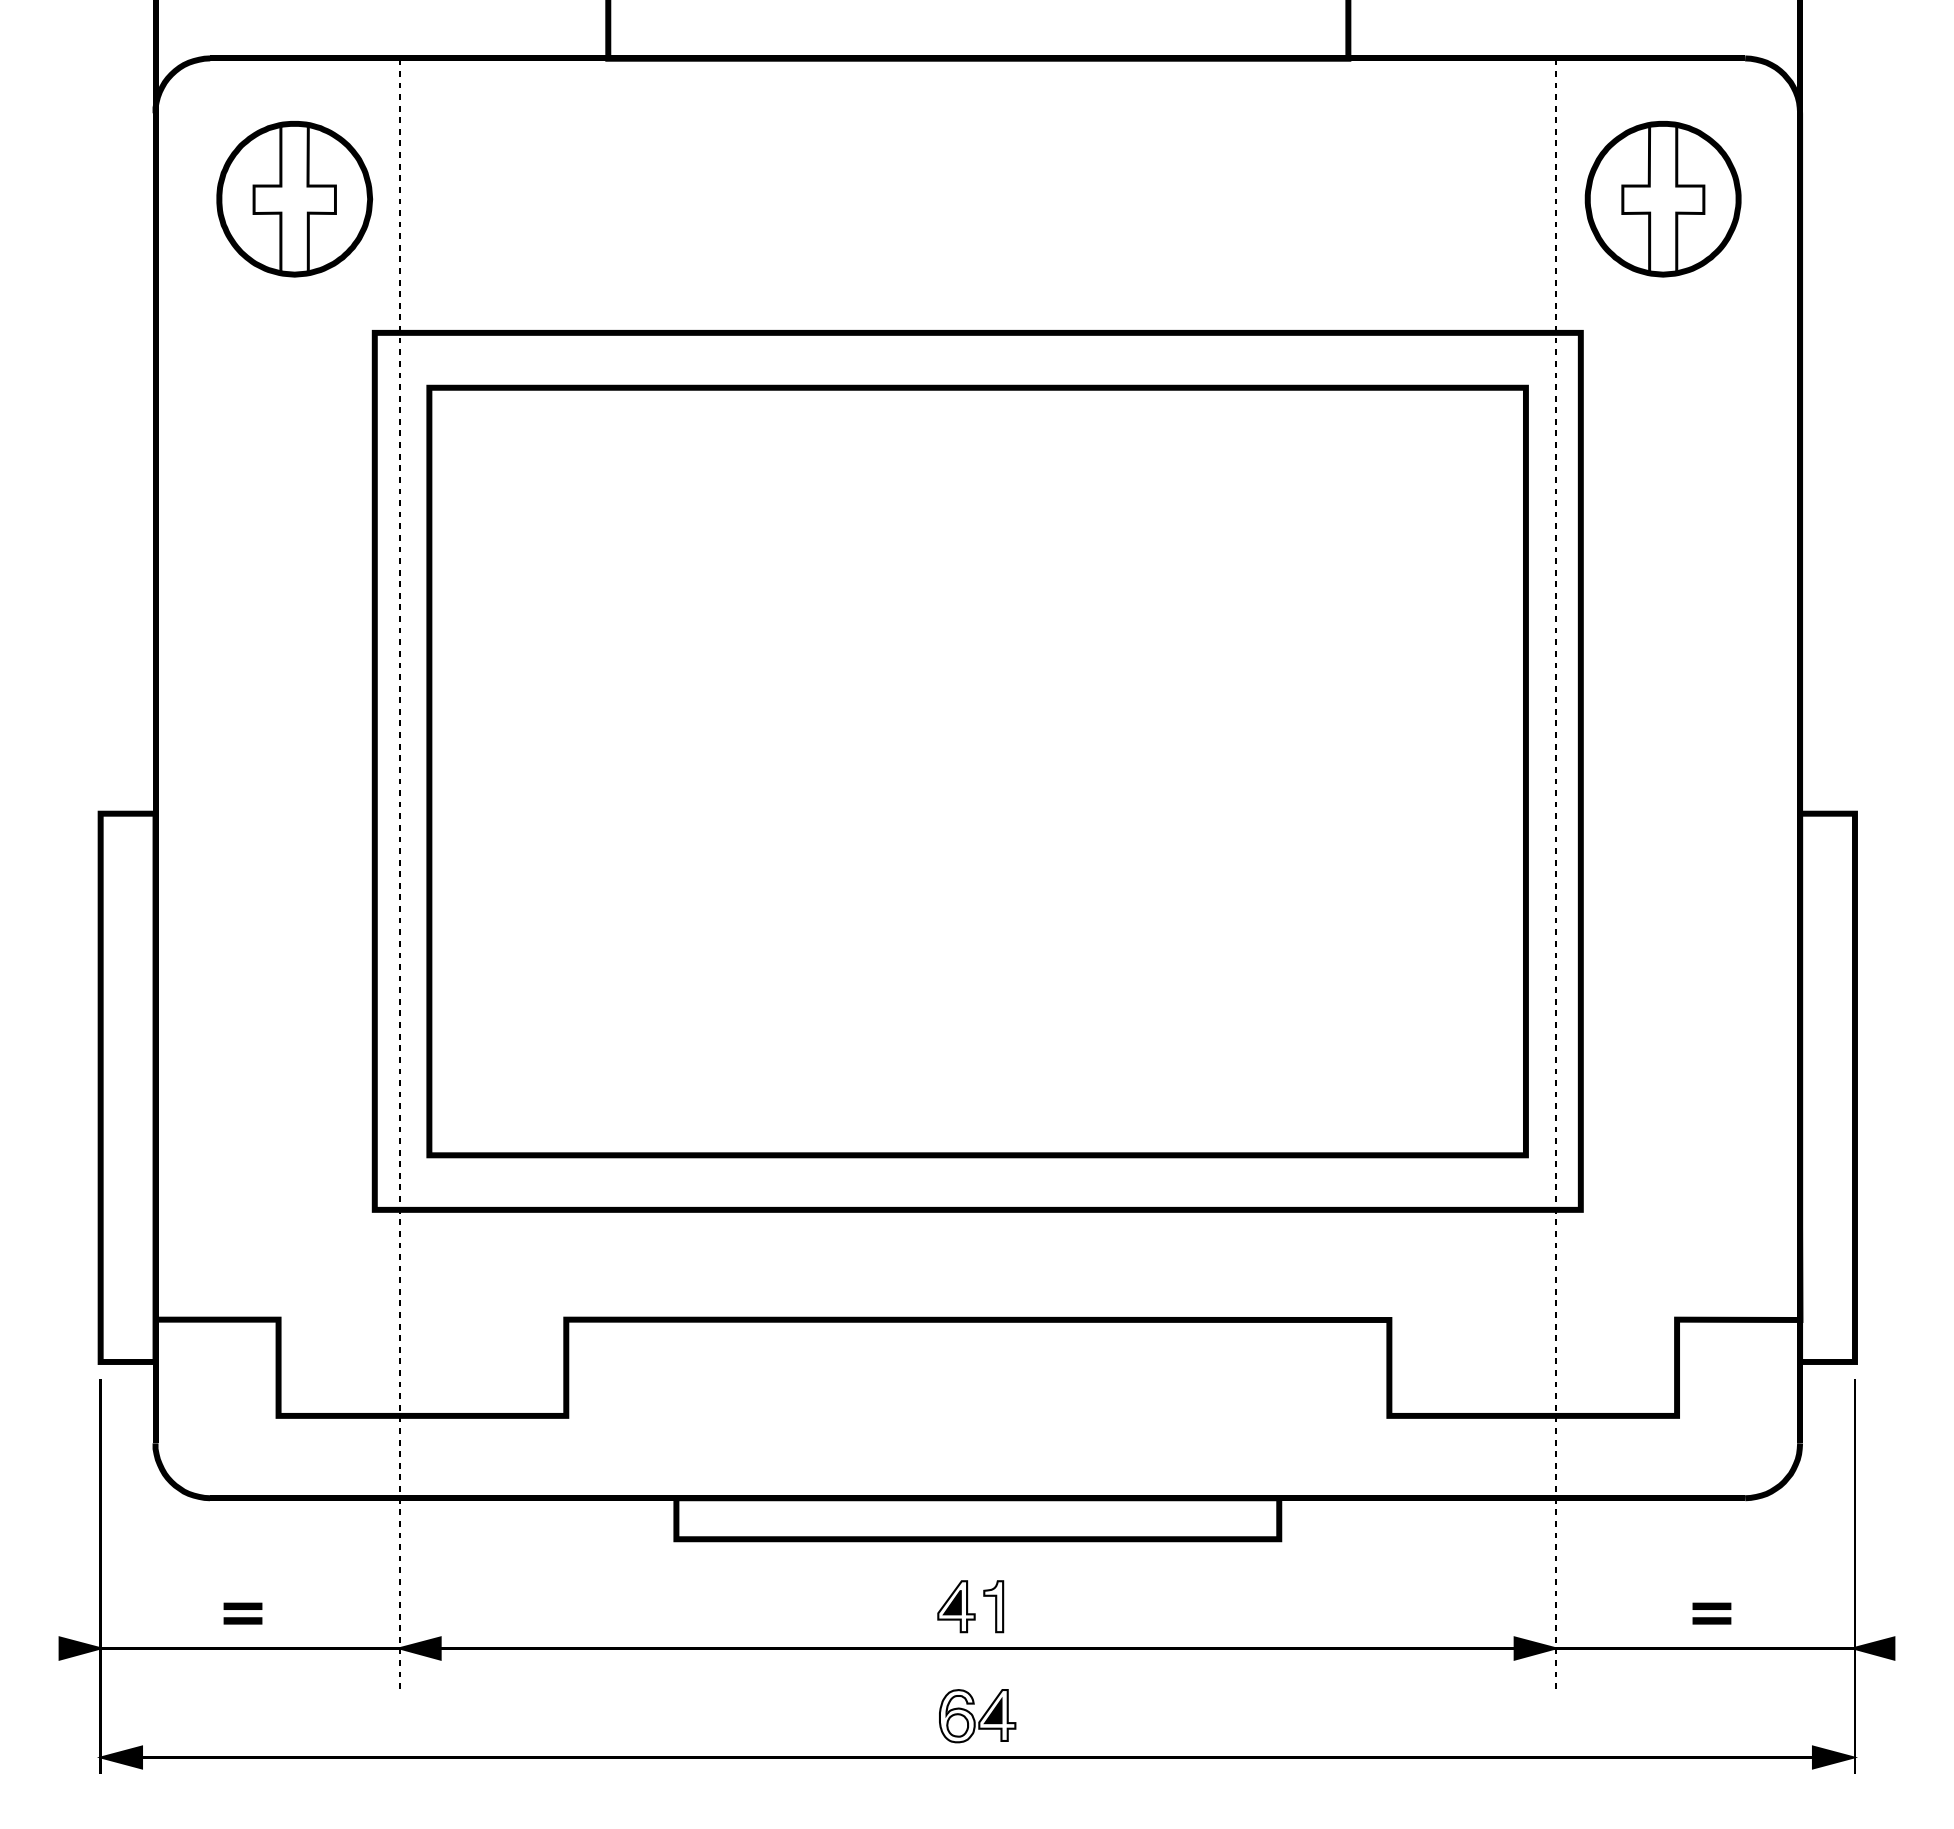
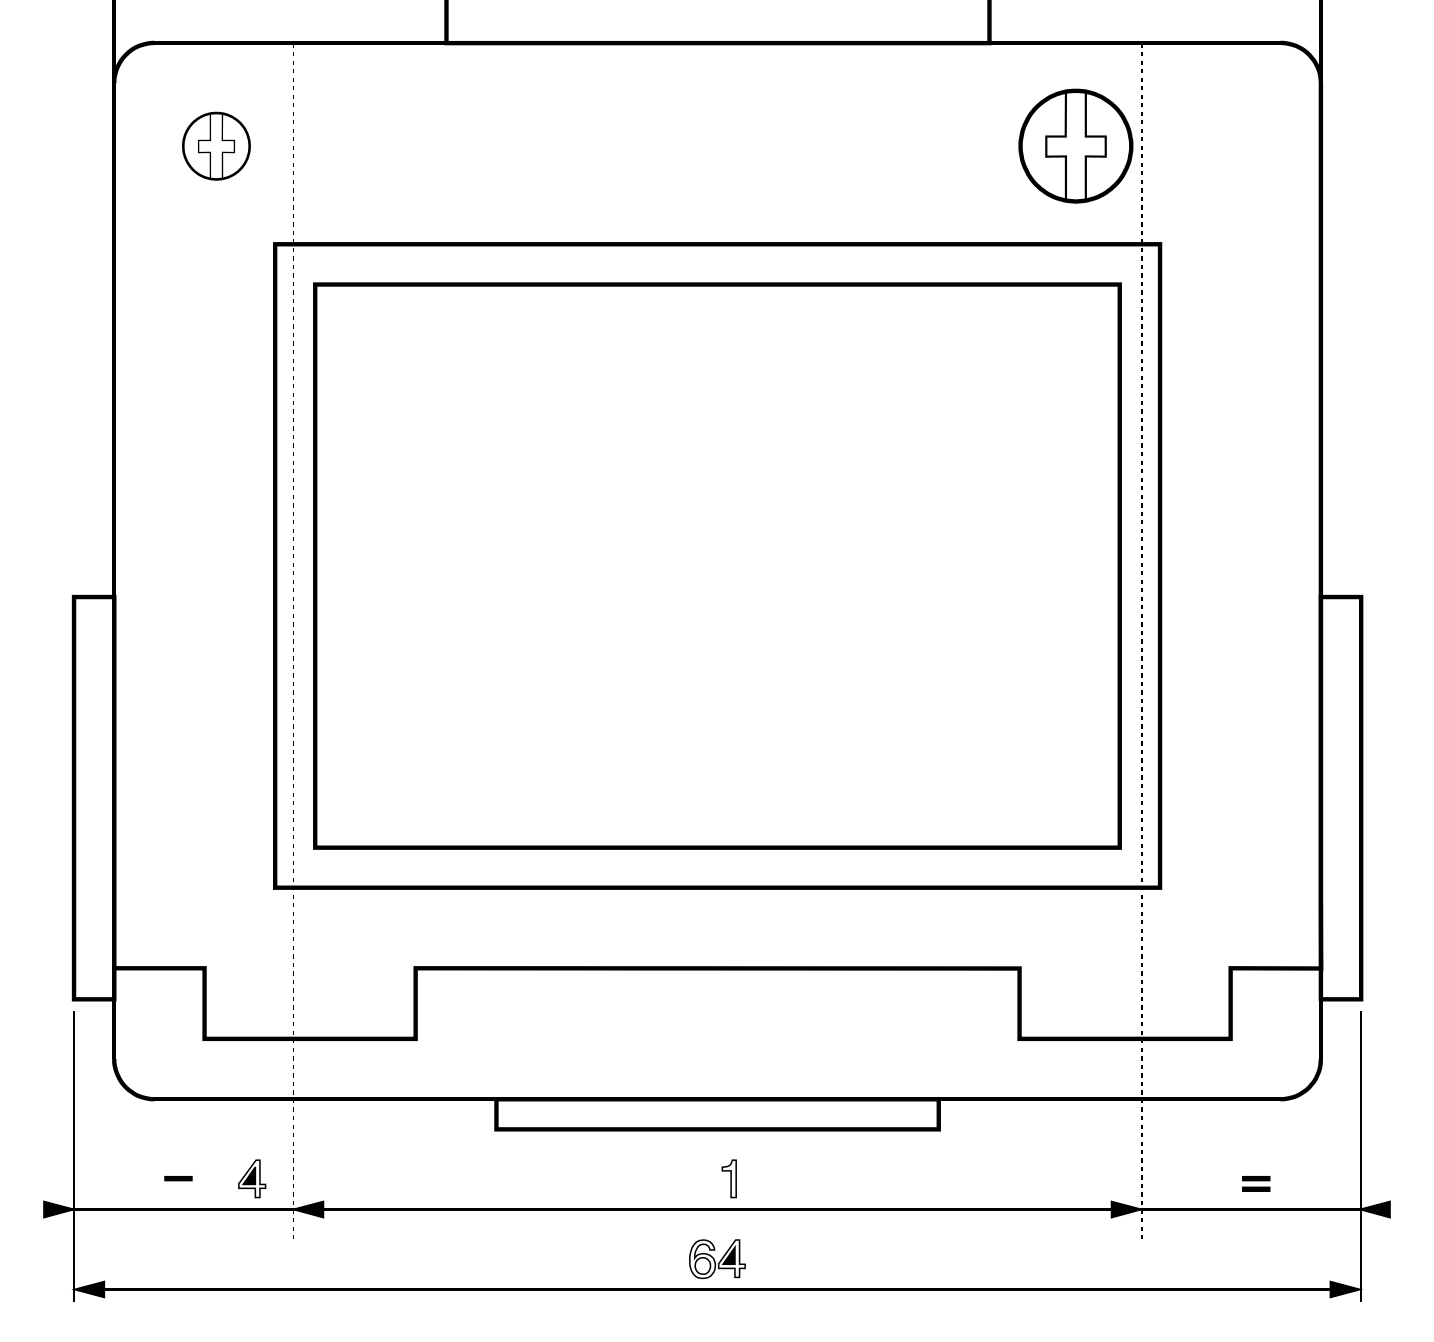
part: (294, 199) -> (216, 146), size x0.6
part: (1662, 199) -> (1075, 146), moved
part: (956, 1606) -> (252, 1178), moved
part: (242, 1620) -> (178, 1188), removed

